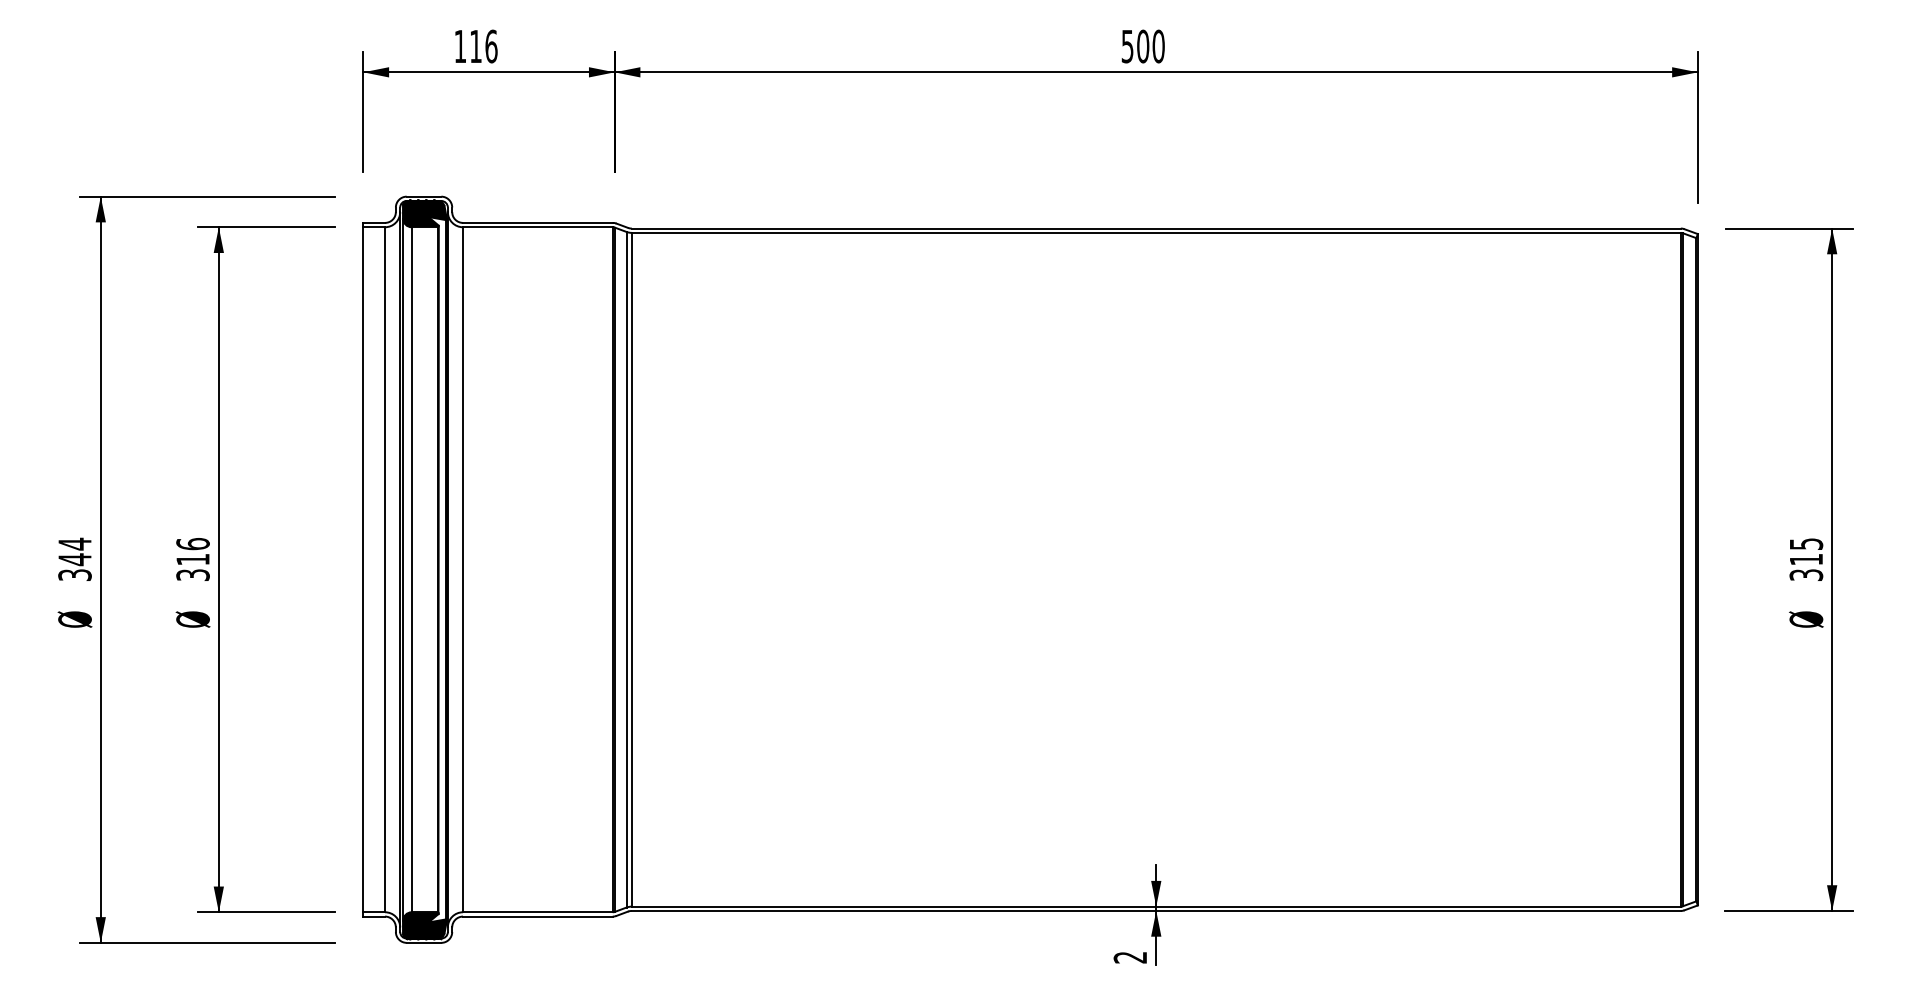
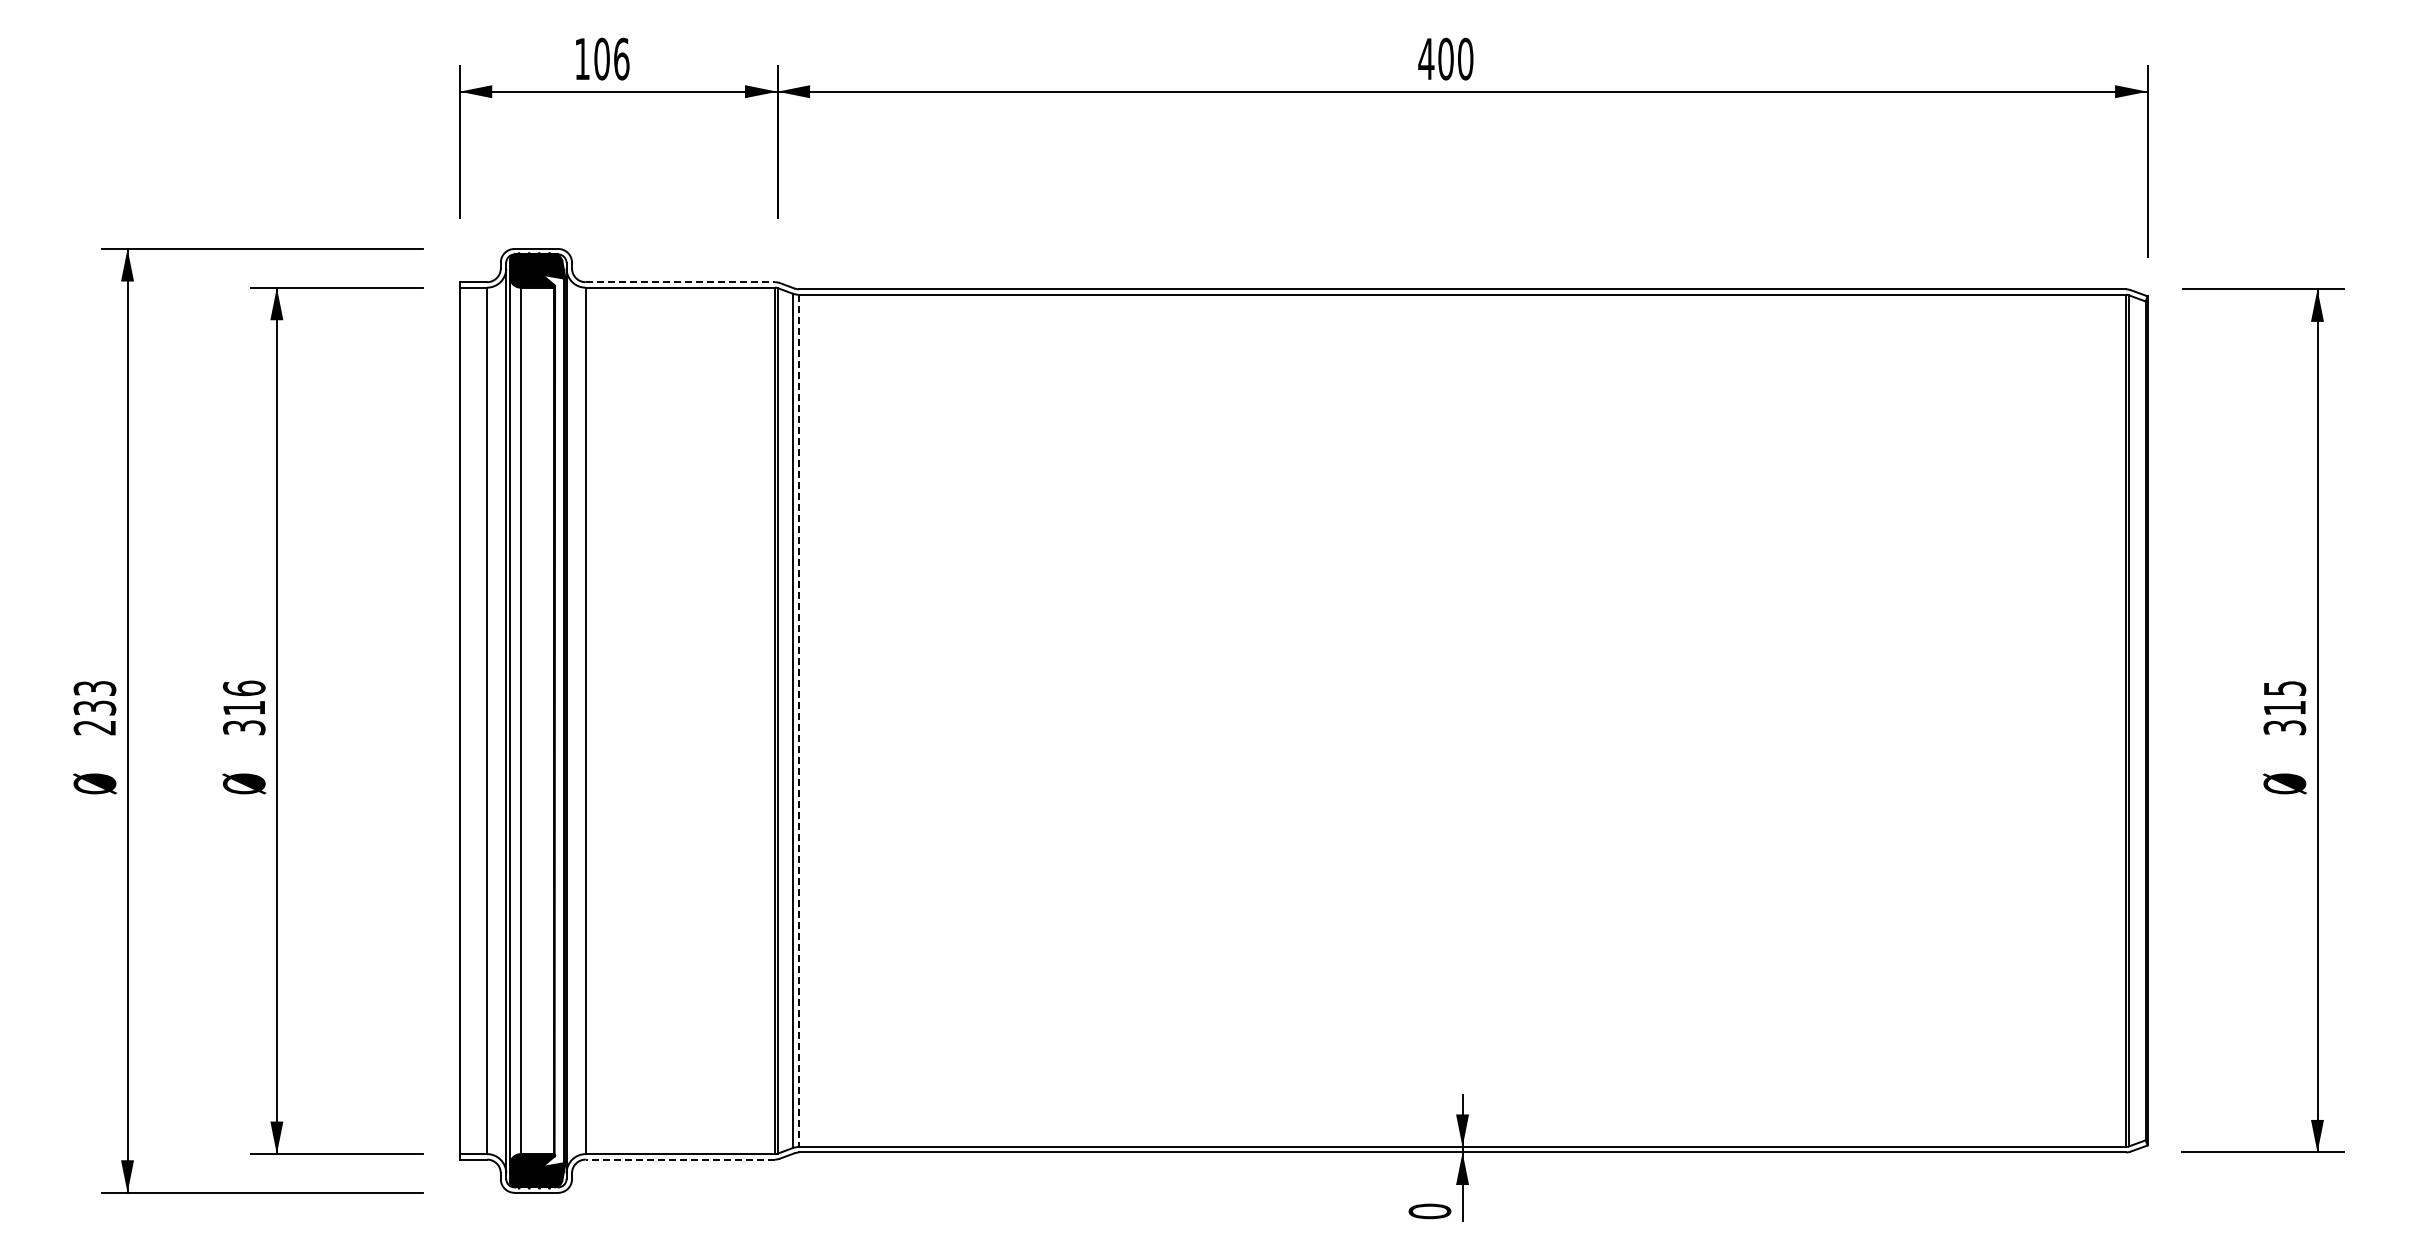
text: (475, 46) -> (601, 58), 116 -> 106
text: (1127, 46) -> (1426, 59), 500 -> 400
line: (537, 223) -> (680, 282), solid -> dashed
text: (74, 559) -> (94, 707), 344 -> 233
line: (632, 570) -> (799, 721), solid -> dashed
line: (537, 916) -> (680, 1159), solid -> dashed
text: (1130, 957) -> (1429, 1211), 2 -> 0

